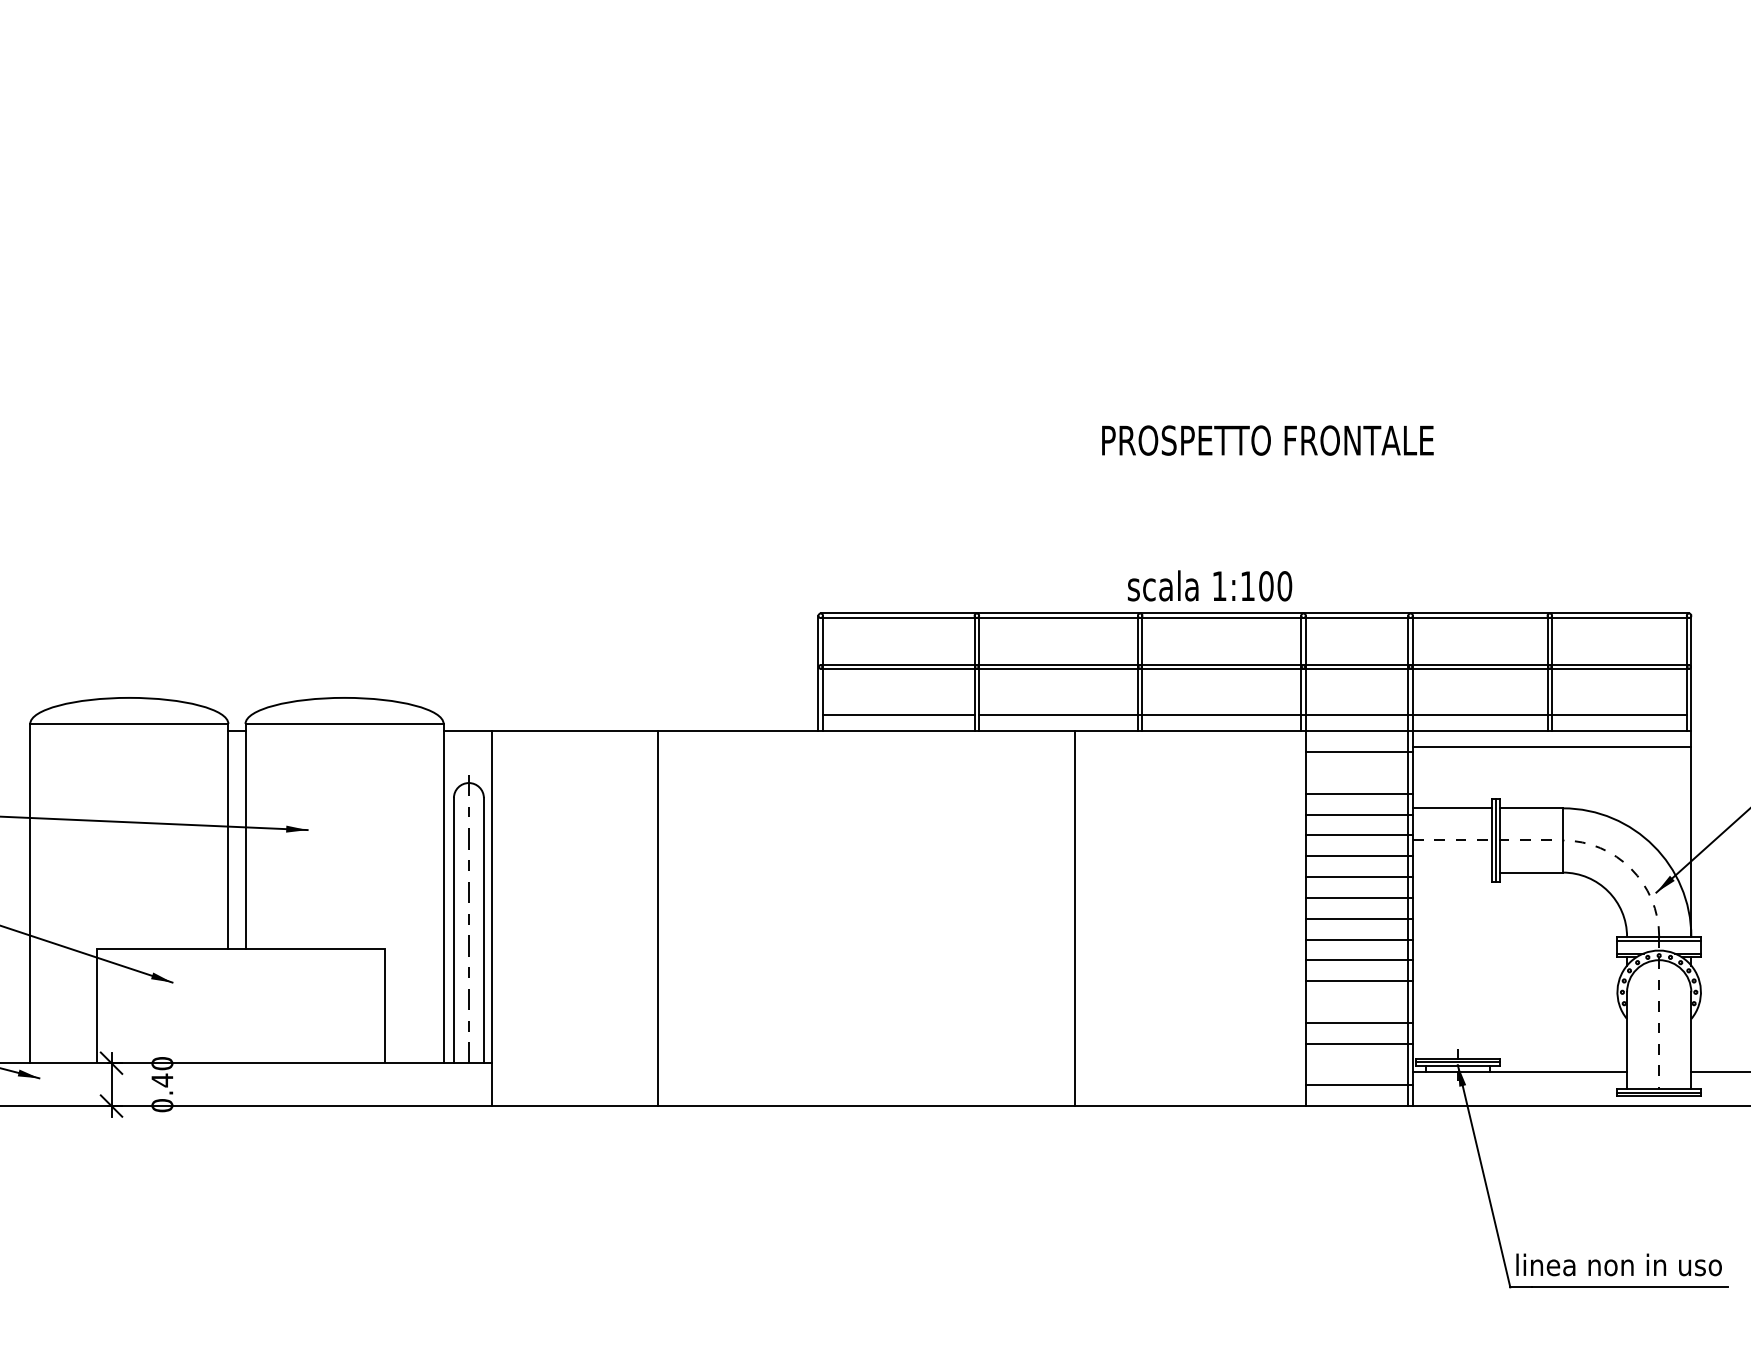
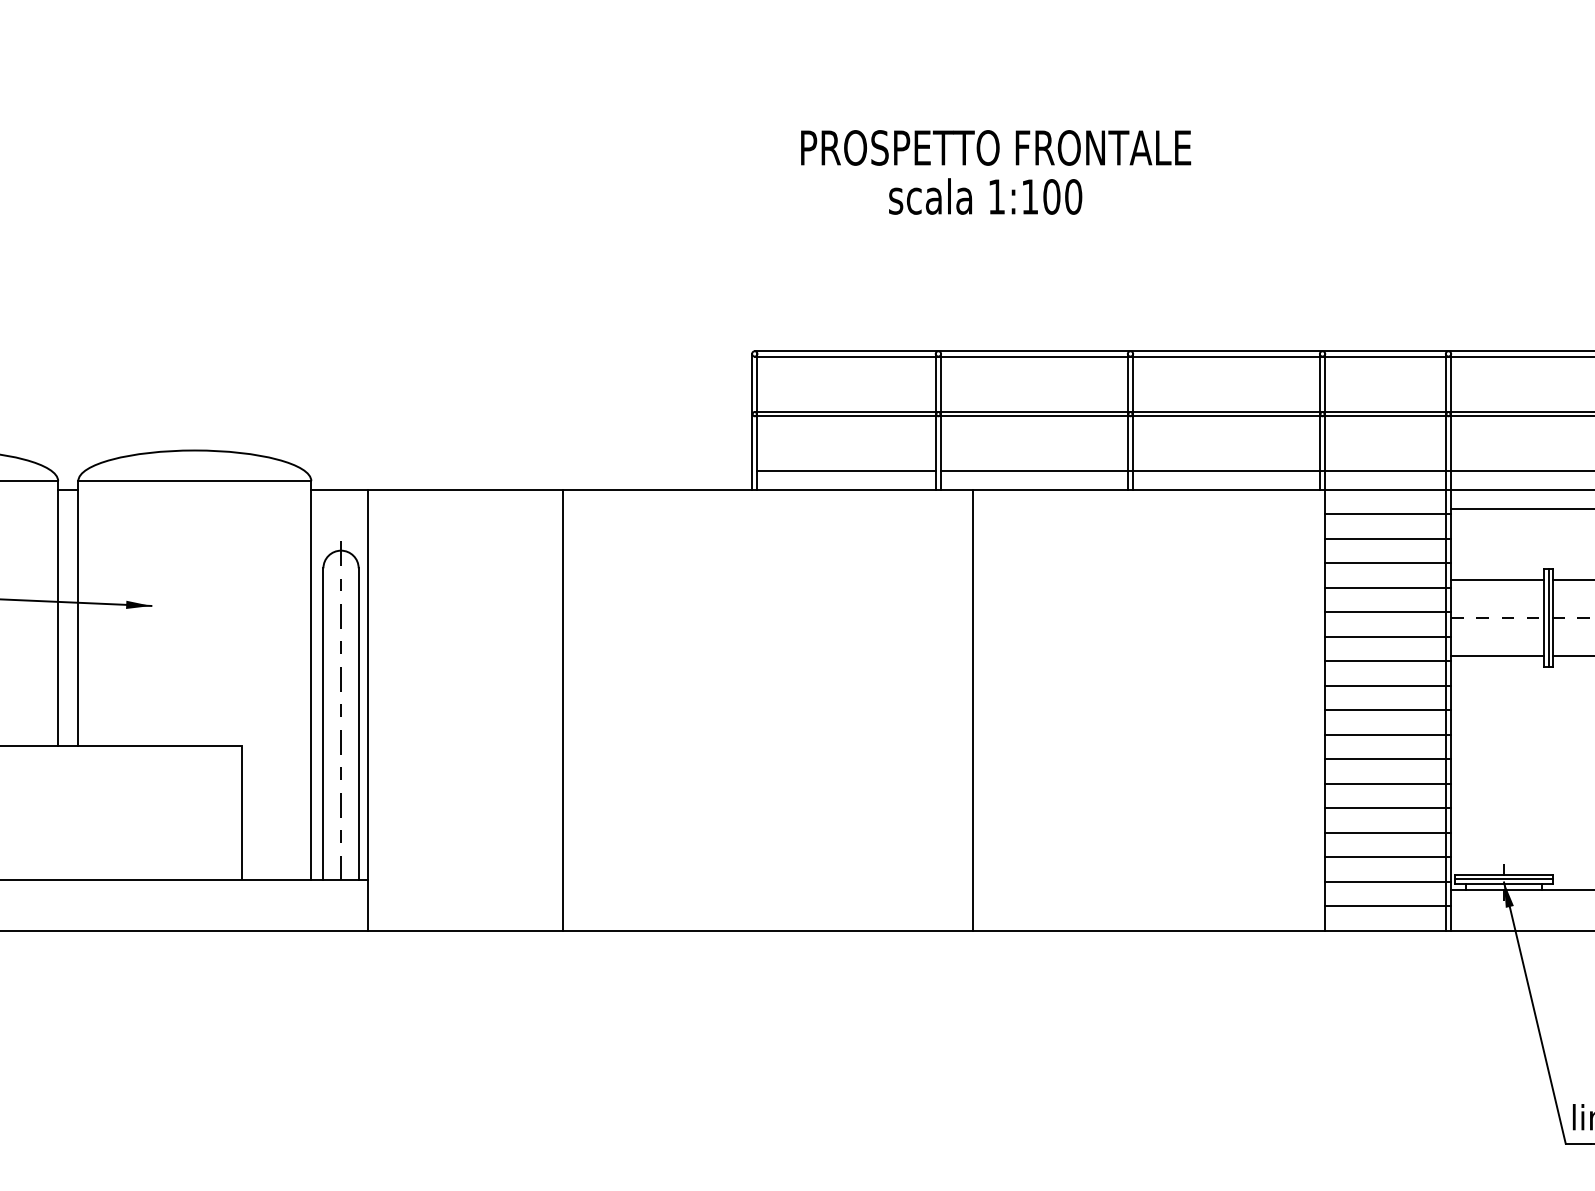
text: (1267, 440) -> (995, 147), moved
text: (1209, 585) -> (985, 196), moved
line: (1358, 772) -> (1387, 538), added
line: (1452, 872) -> (1497, 655), added
line: (1074, 918) -> (972, 709), moved
line: (1358, 1001) -> (1387, 807), added
line: (1358, 1064) -> (1387, 881), added

